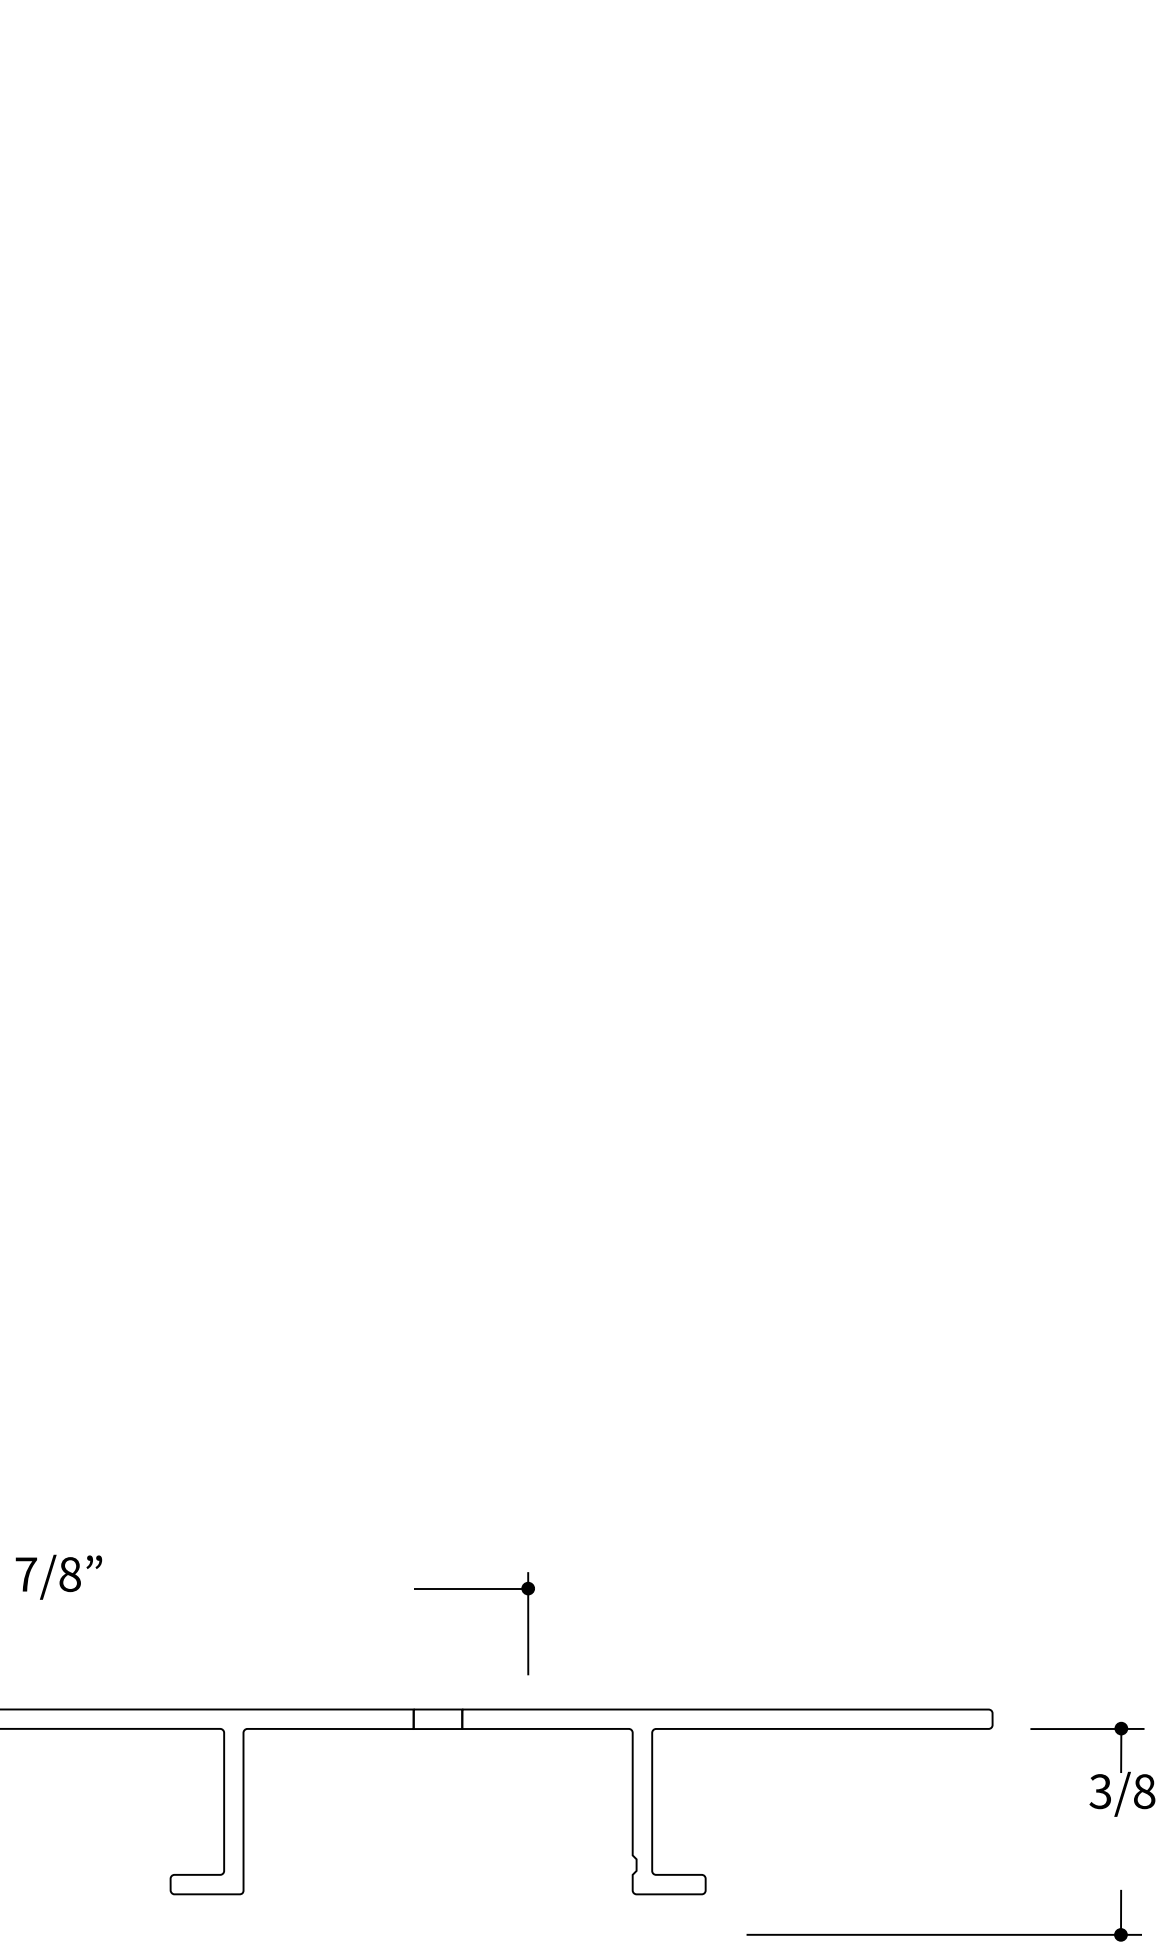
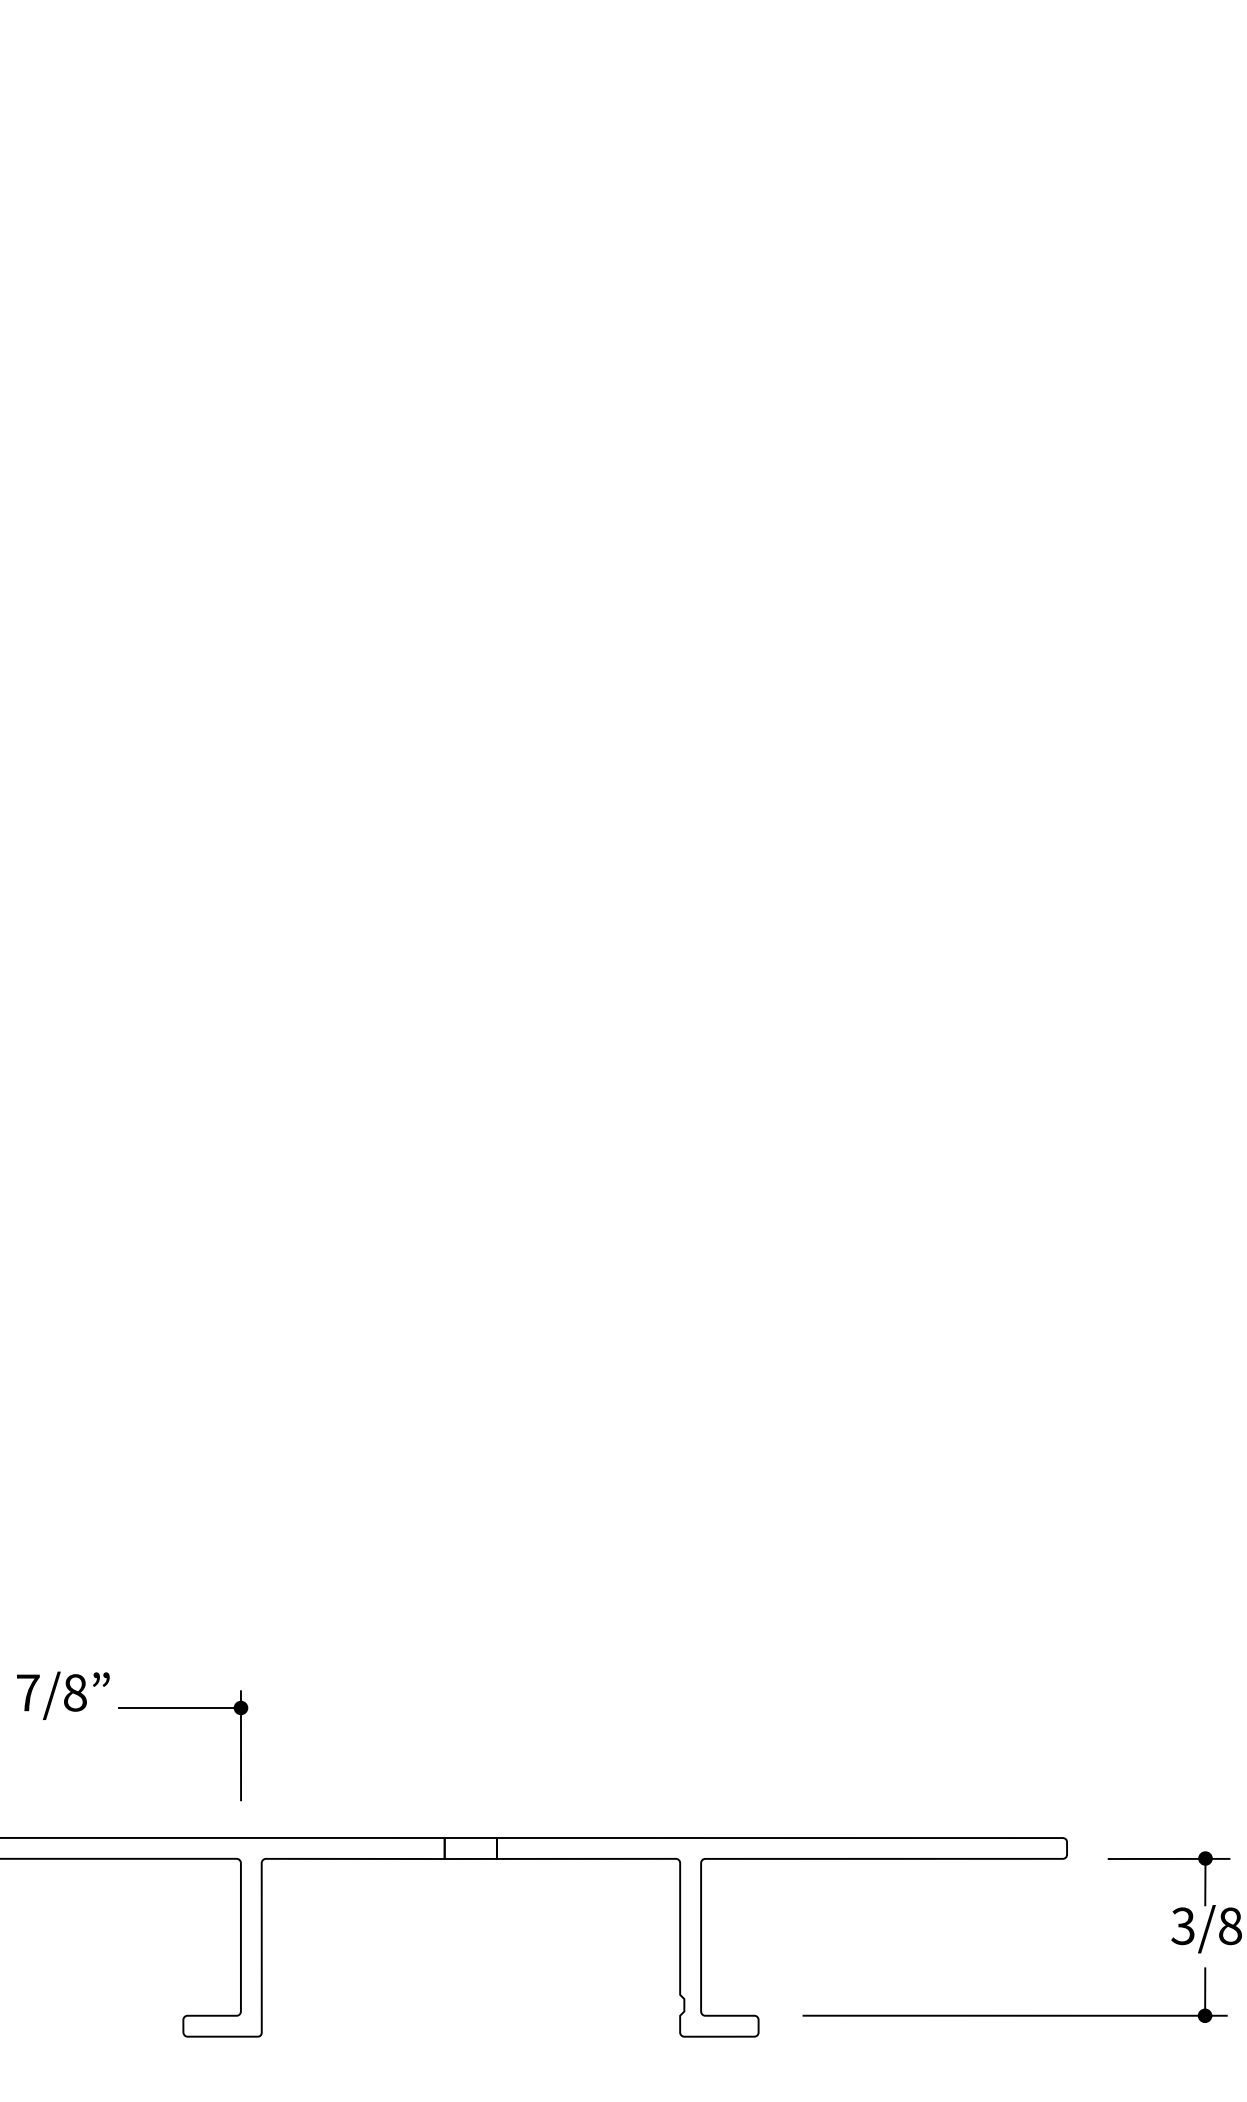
part: (474, 1589) -> (183, 1708), moved
part: (943, 1934) -> (1014, 2015), moved

